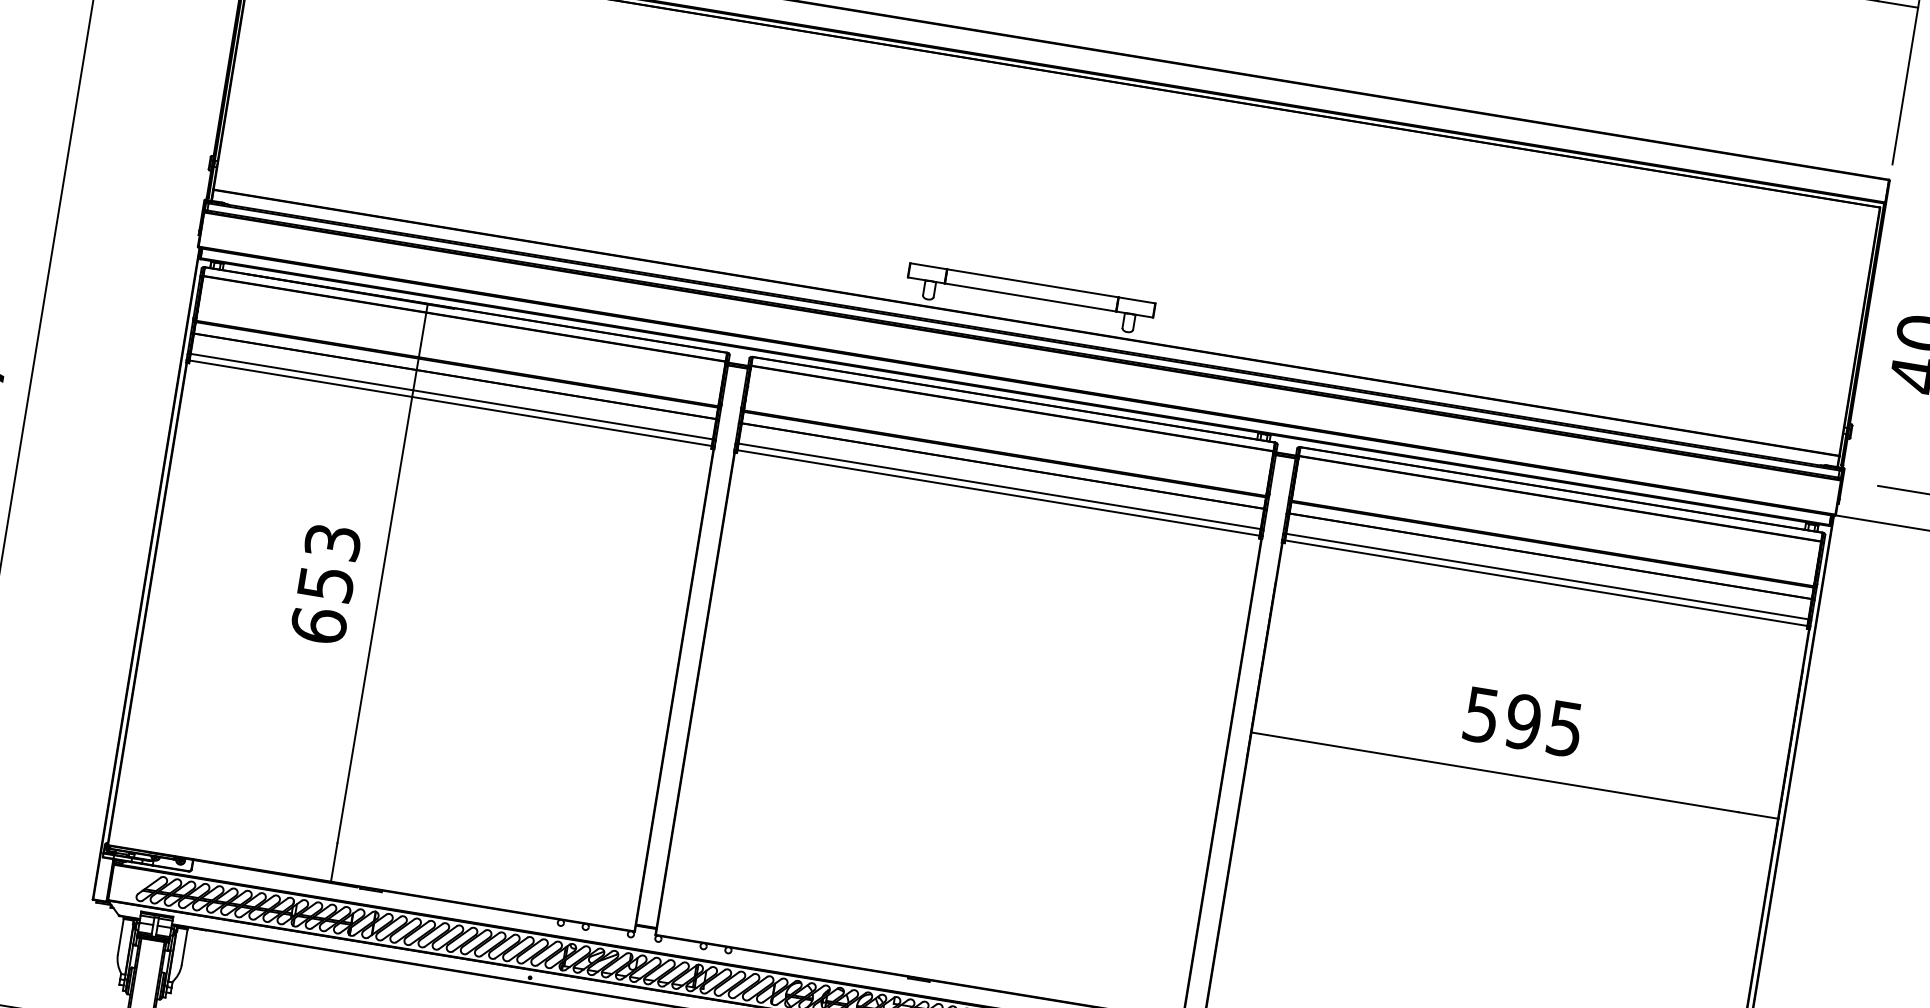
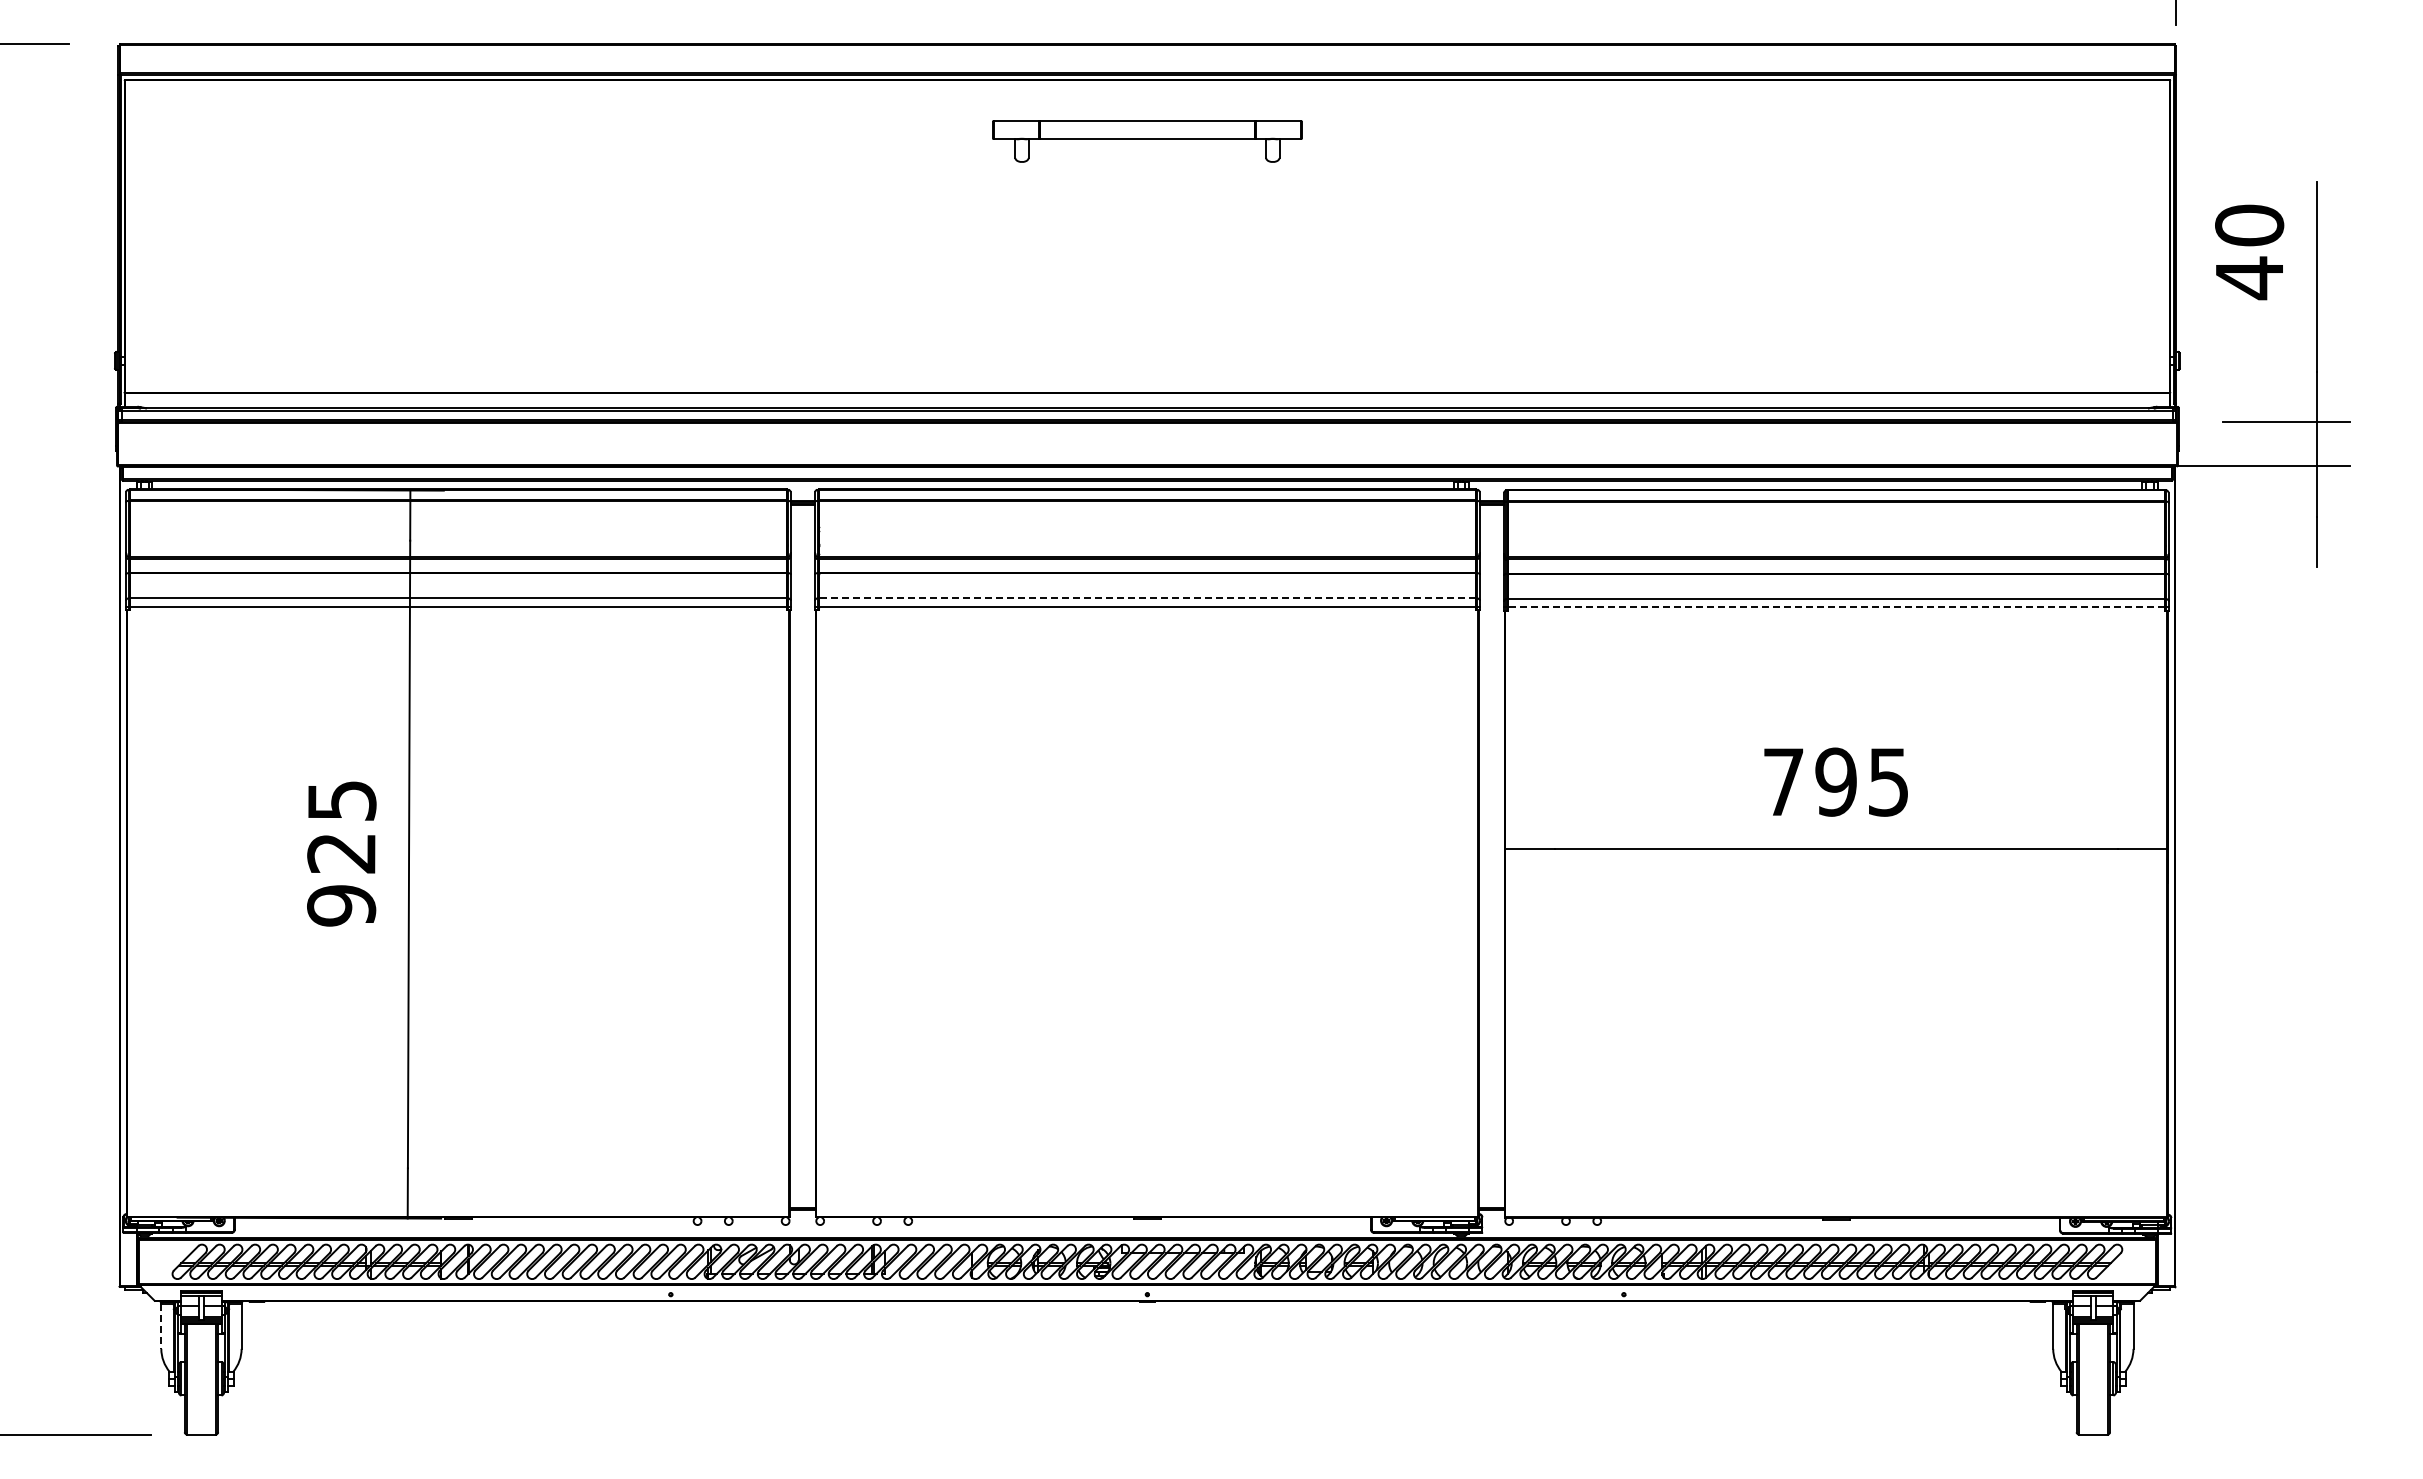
part: (1030, 299) -> (1147, 141), moved
line: (998, 486) -> (1146, 598), solid -> dashed
line: (1545, 583) -> (1835, 607), solid -> dashed
text: (325, 584) -> (341, 853), 653 -> 925
text: (1481, 715) -> (1783, 782), 595 -> 795
line: (120, 936) -> (161, 1326), solid -> dashed

